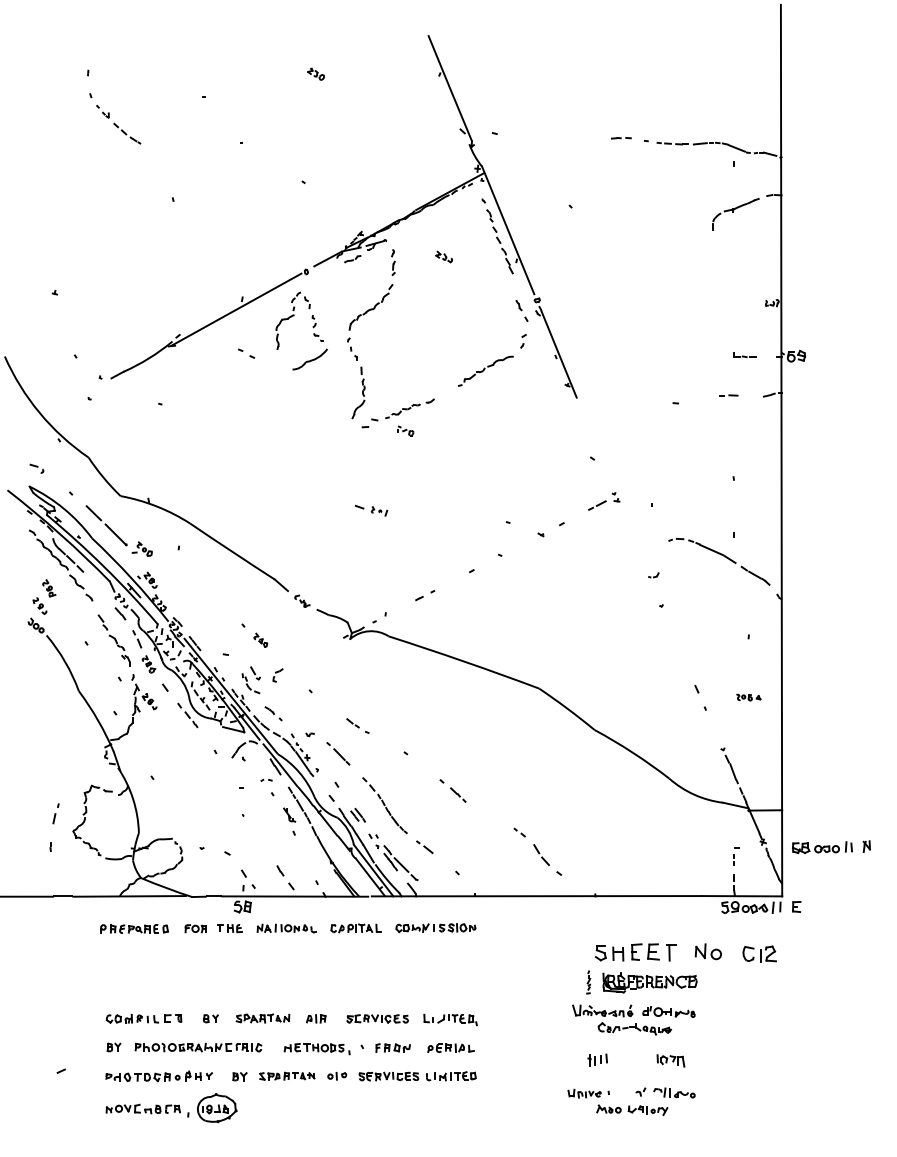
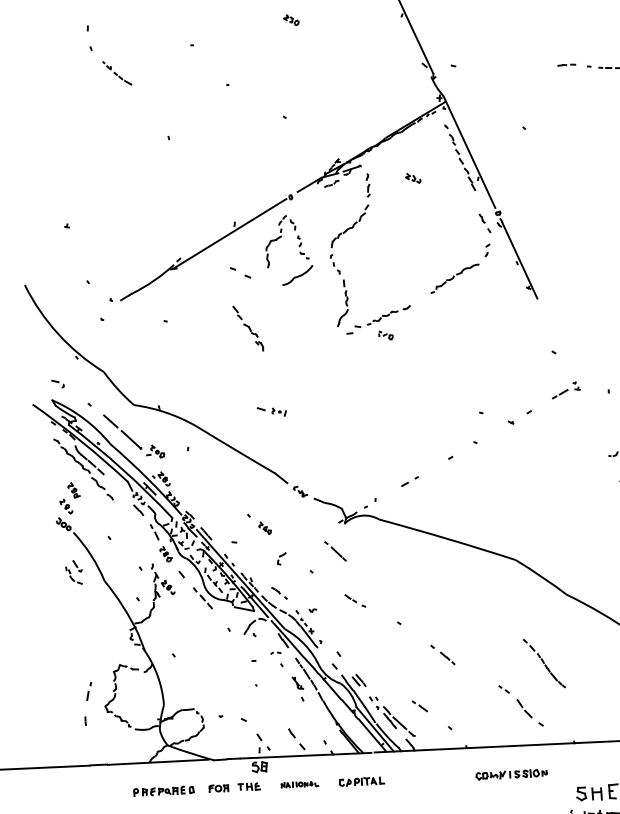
part: (118, 124) -> (117, 73), size x0.7
part: (246, 353) -> (240, 272), size x1.4
part: (371, 510) -> (272, 411), moved
part: (113, 640) -> (247, 328), moved
part: (250, 680) -> (73, 572), moved
line: (338, 753) -> (335, 551), moved
part: (384, 805) -> (543, 663), moved
part: (286, 928) -> (299, 784), size x0.7
part: (435, 928) -> (511, 774), moved

